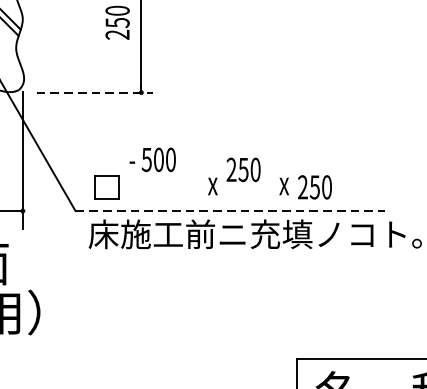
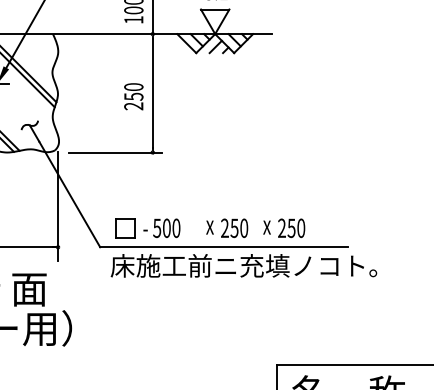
line: (94, 92) -> (115, 152), dashed -> solid
text: (152, 158) -> (161, 227), moved
text: (243, 170) -> (234, 228), moved
line: (229, 211) -> (223, 247), dashed -> solid

